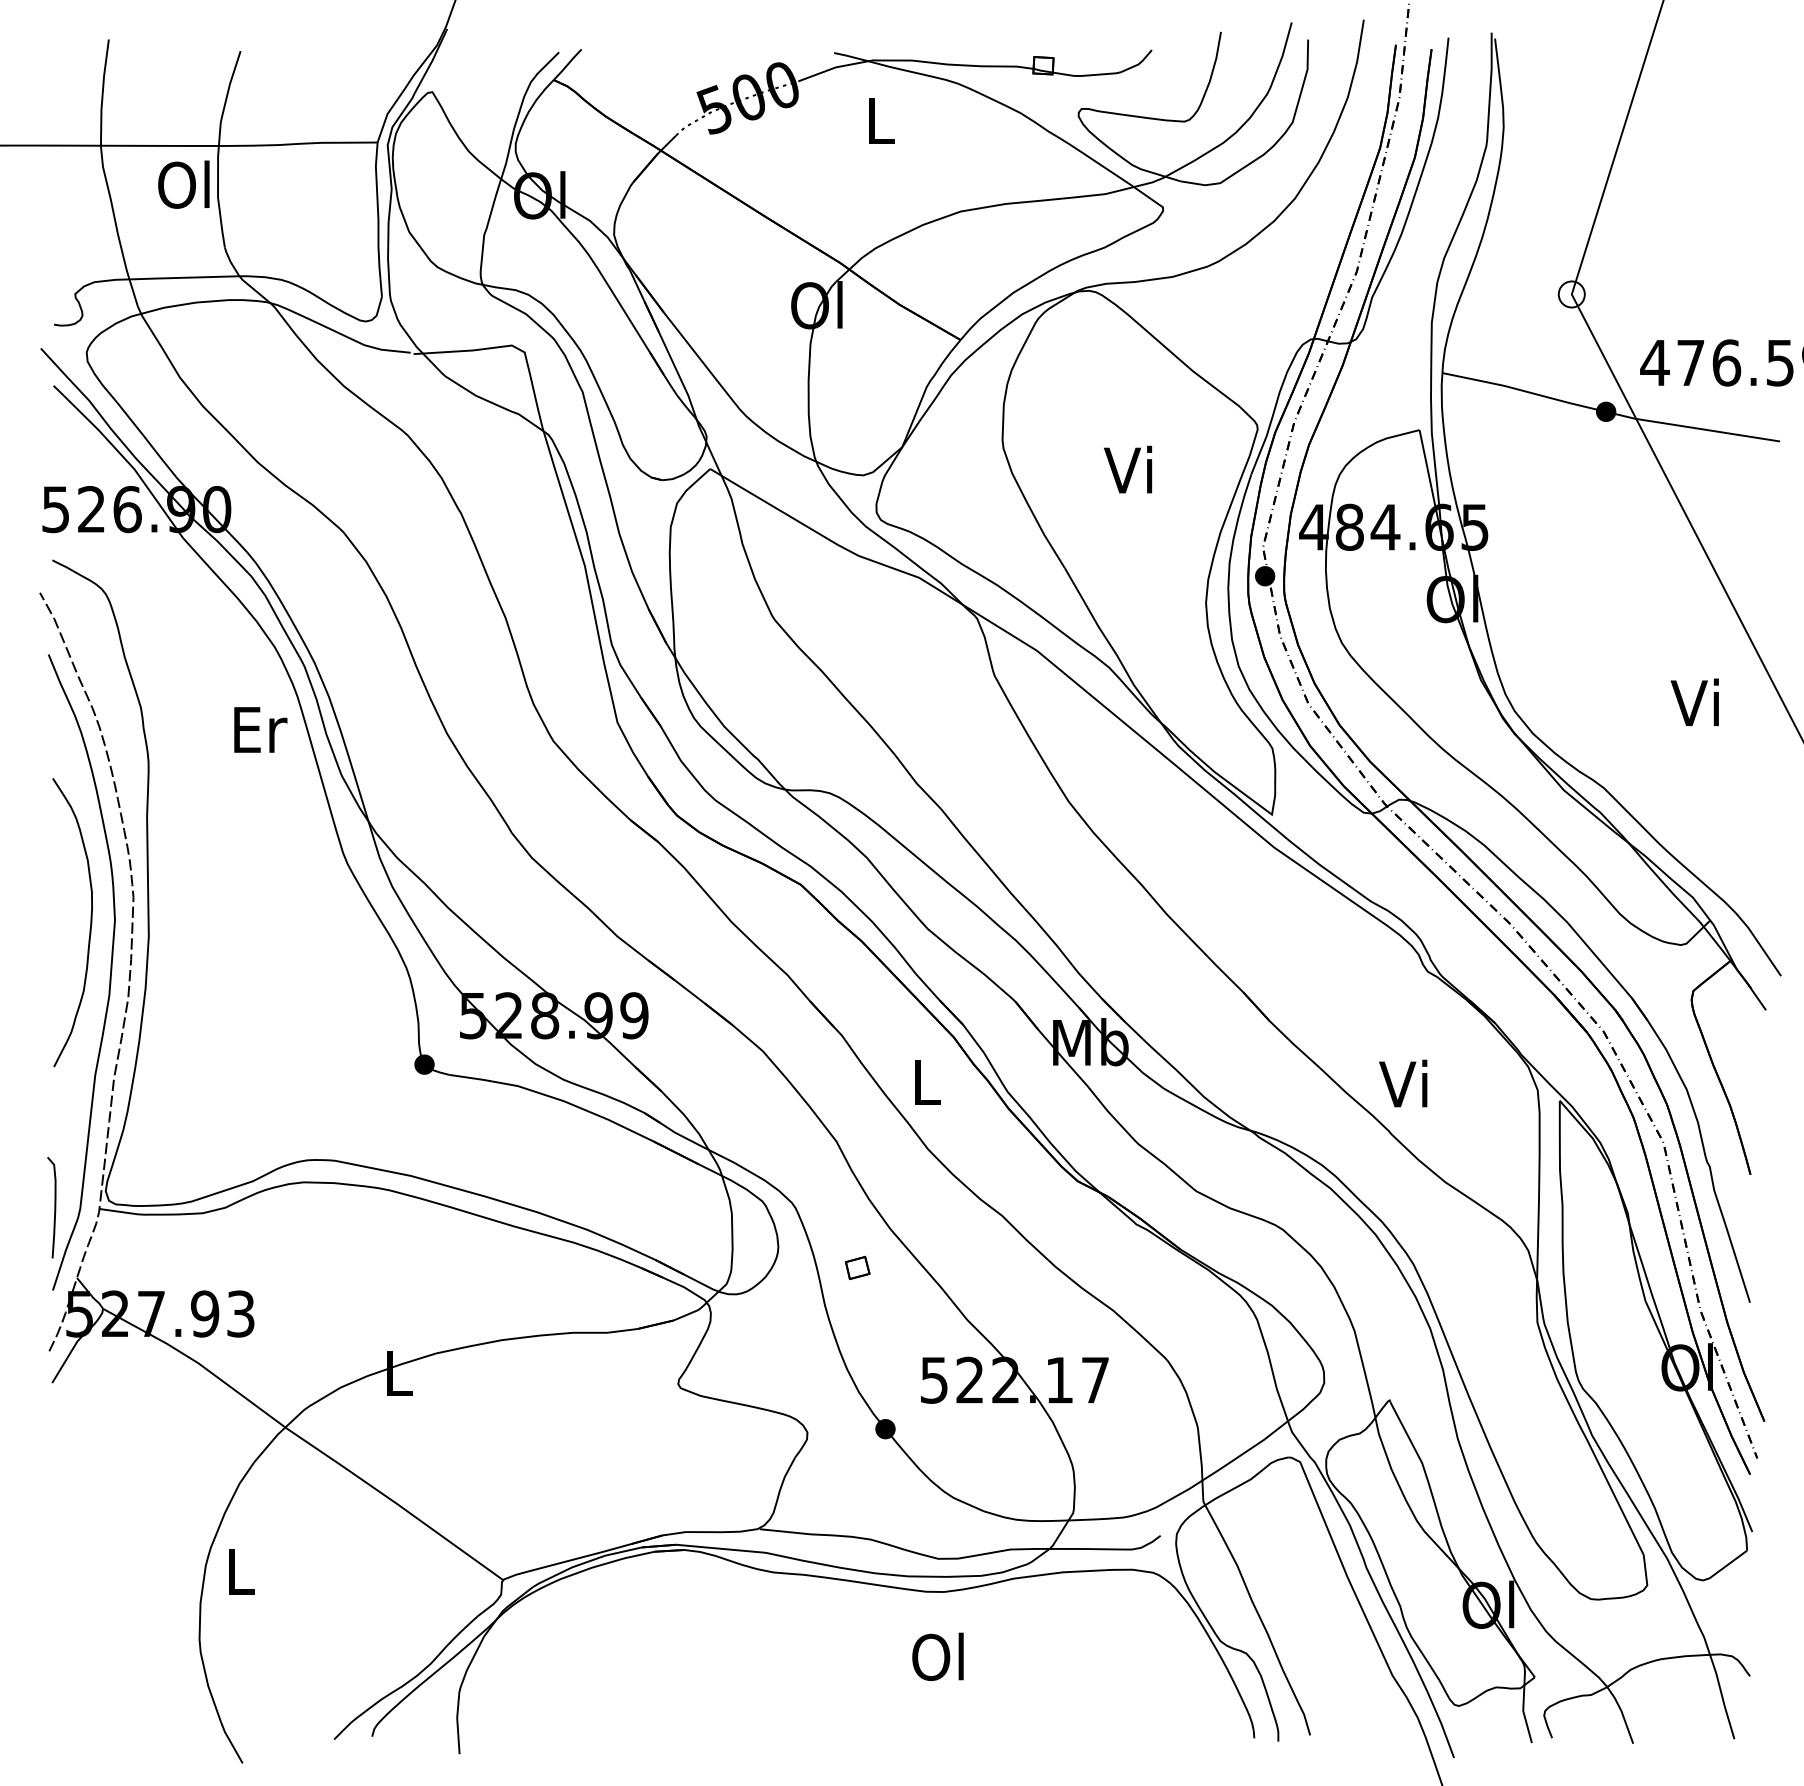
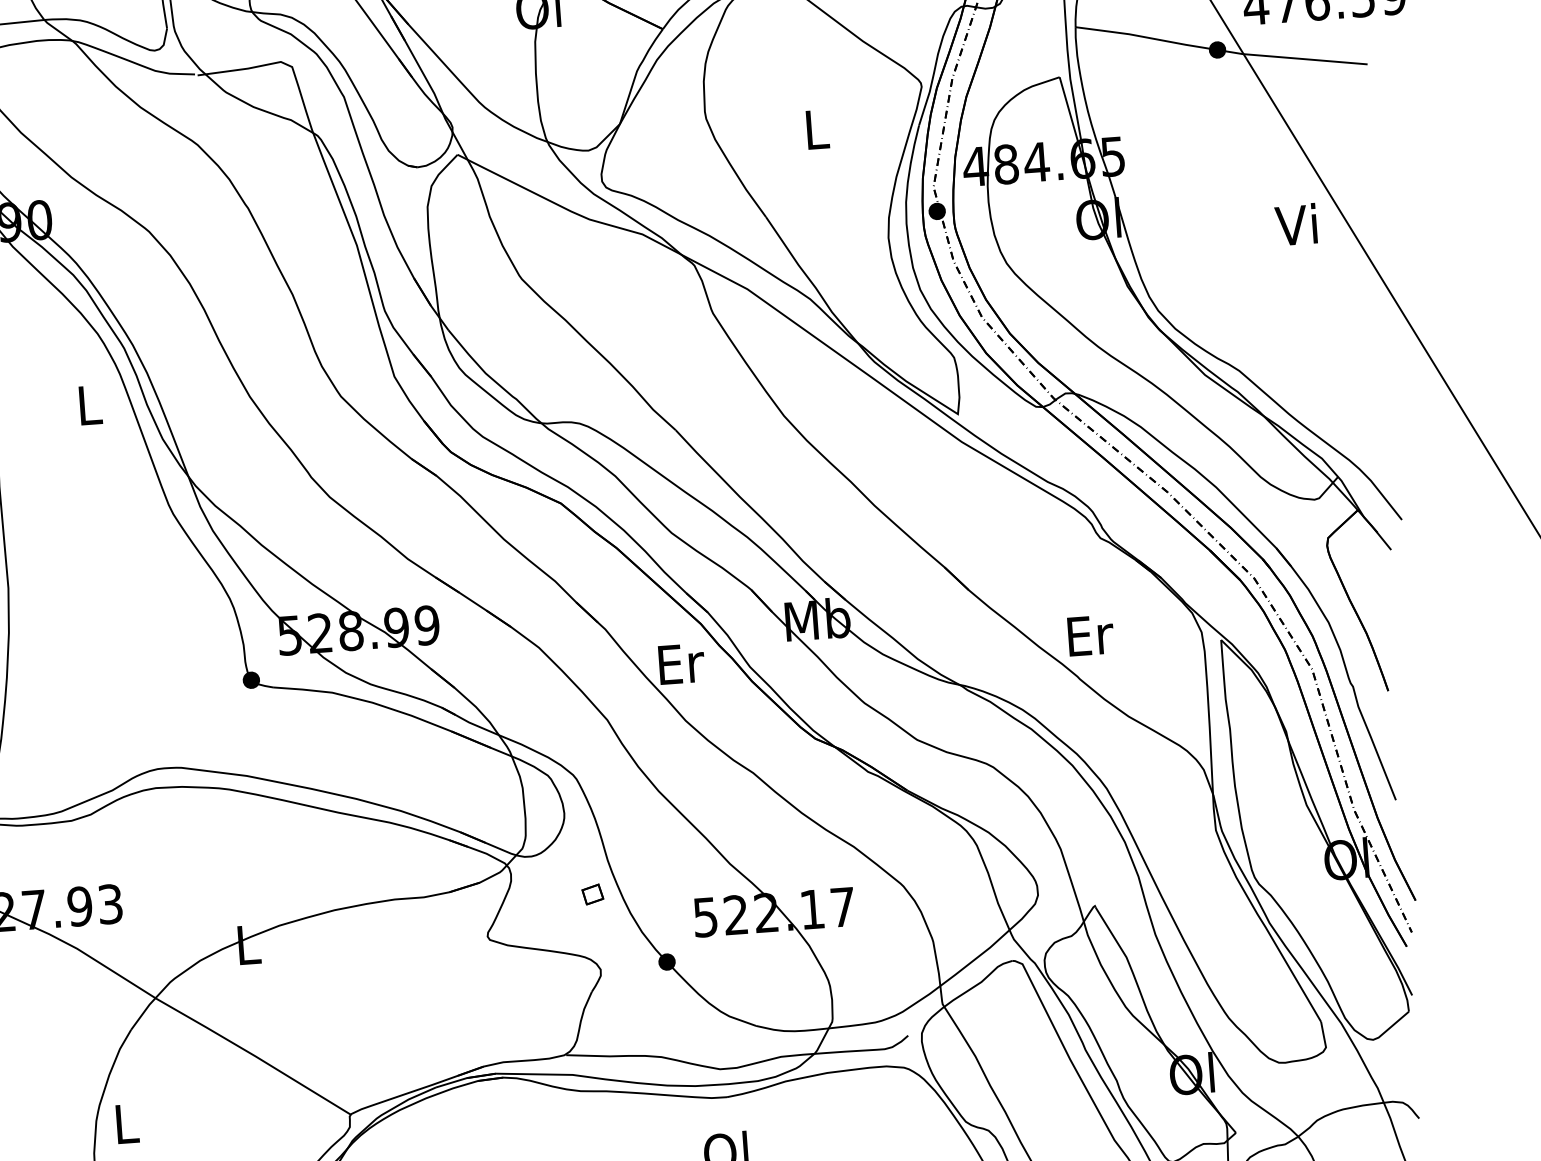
text: (1128, 469) -> (814, 129), Vi -> L
text: (1694, 701) -> (1295, 223), moved
text: (260, 729) -> (90, 404), Er -> L
text: (927, 1082) -> (681, 664), L -> Er
text: (1406, 1083) -> (1089, 634), Vi -> Er
part: (857, 1267) -> (592, 894), moved

